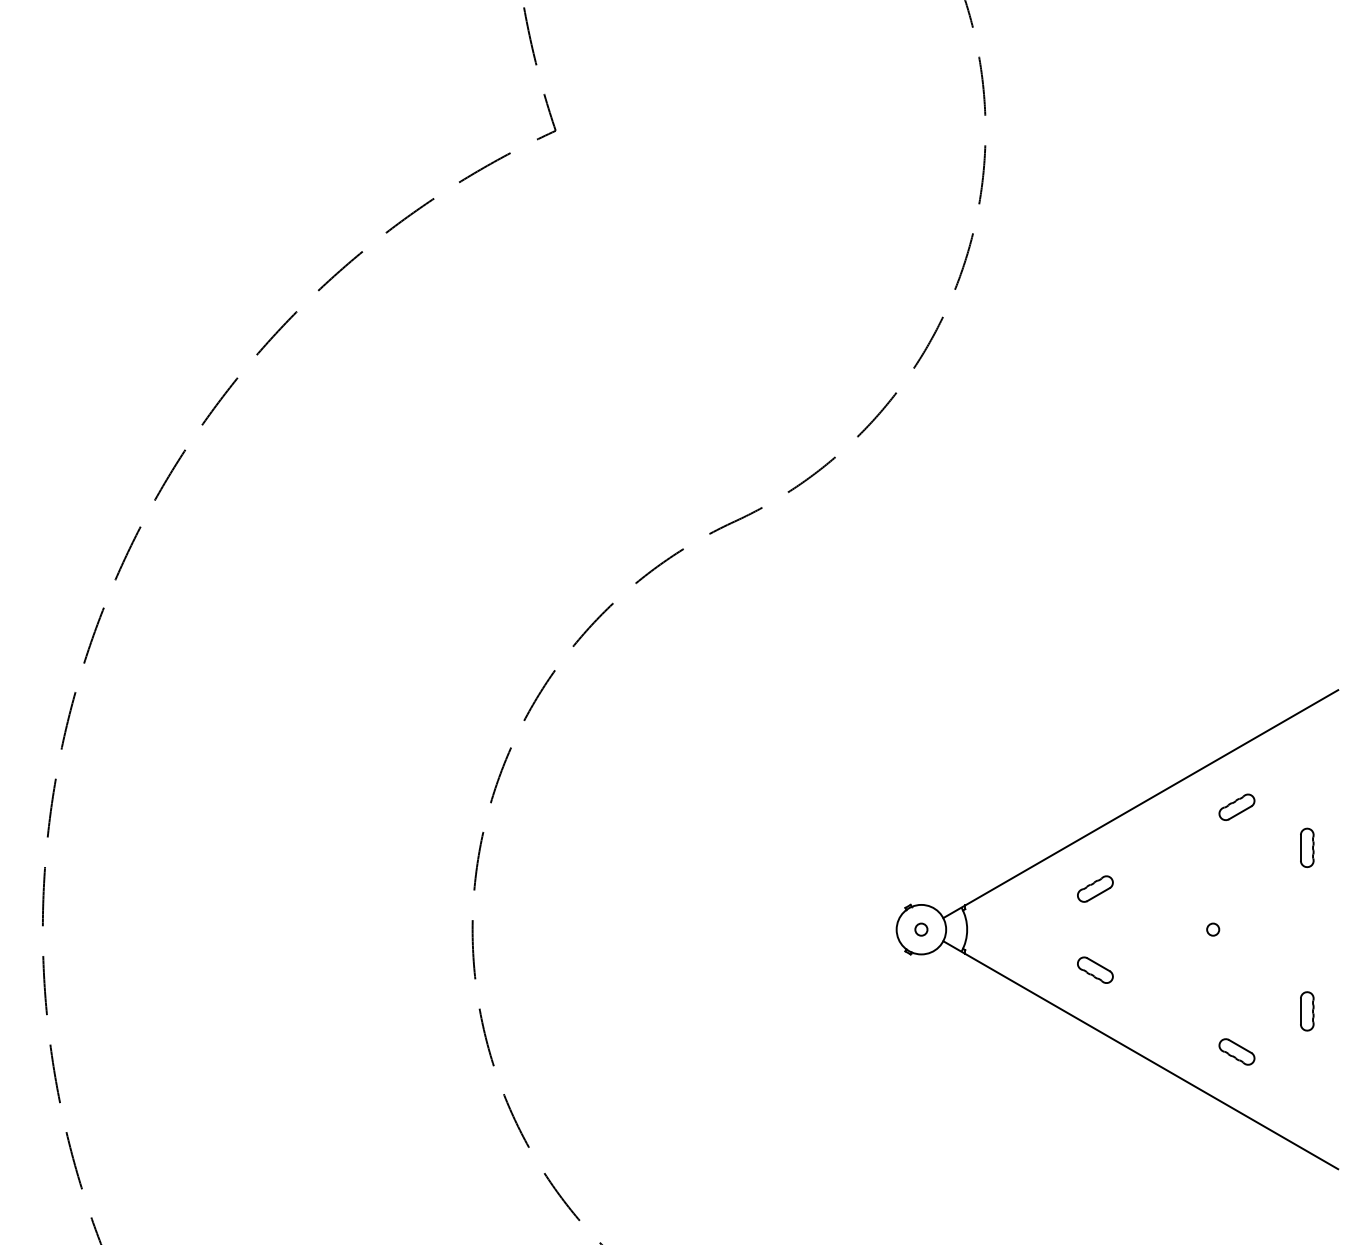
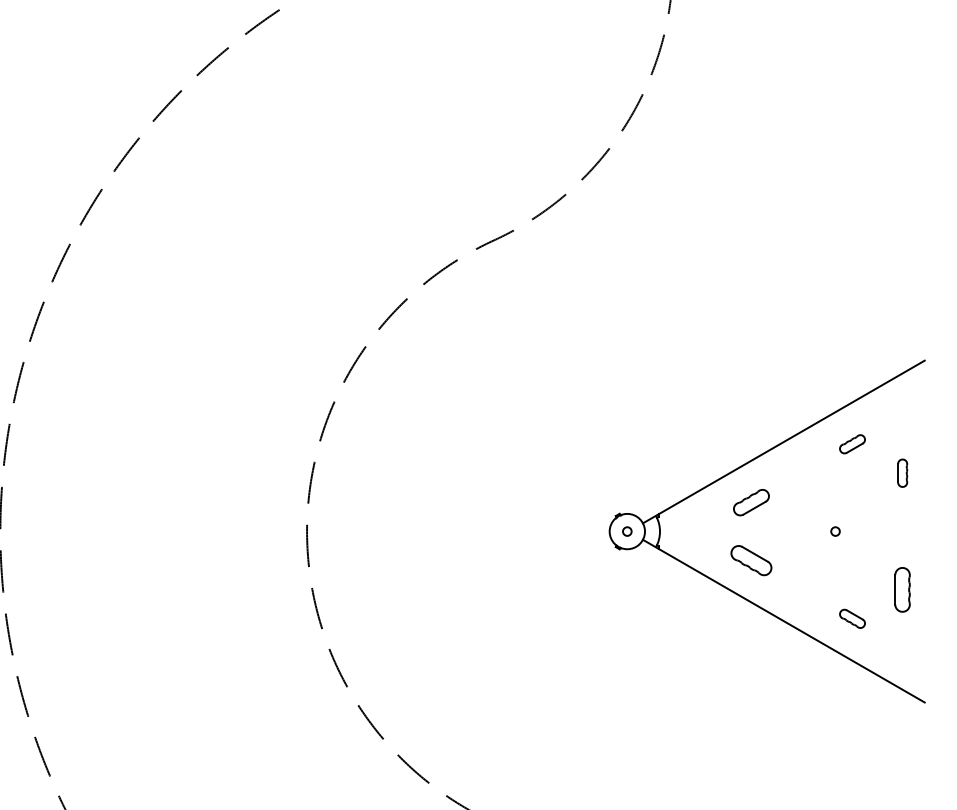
part: (1095, 888) -> (751, 502), size x1.4
part: (1095, 969) -> (751, 560), size x1.6
part: (1307, 1011) -> (902, 589), size x1.6

